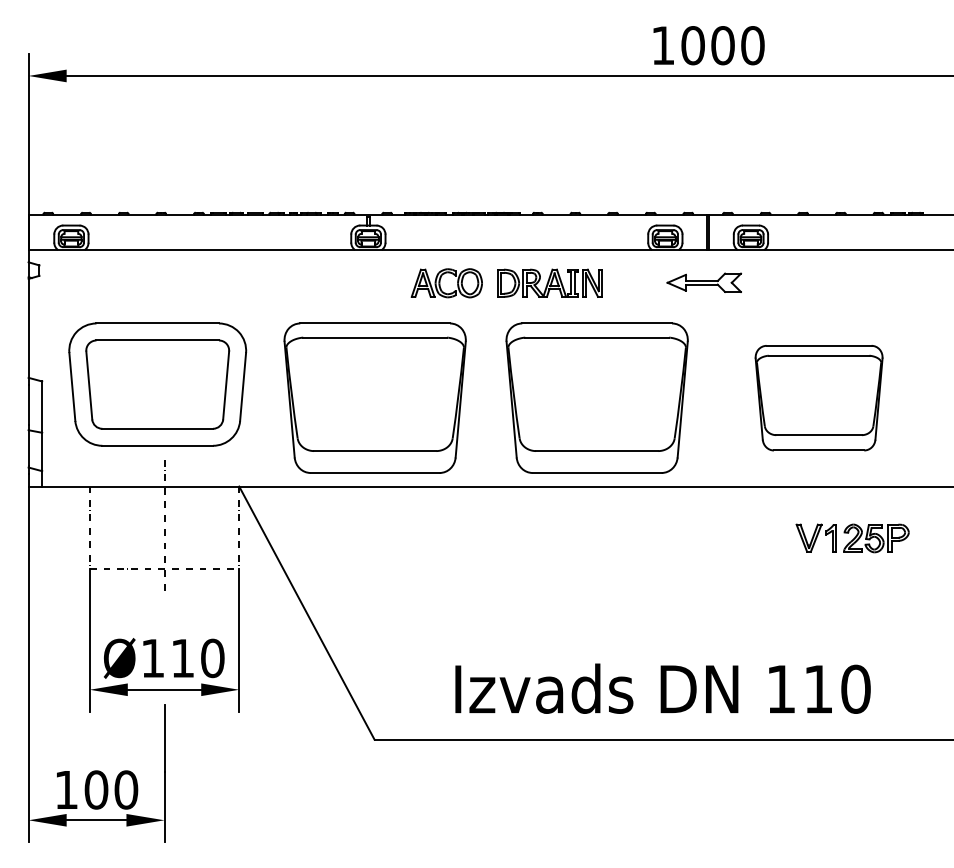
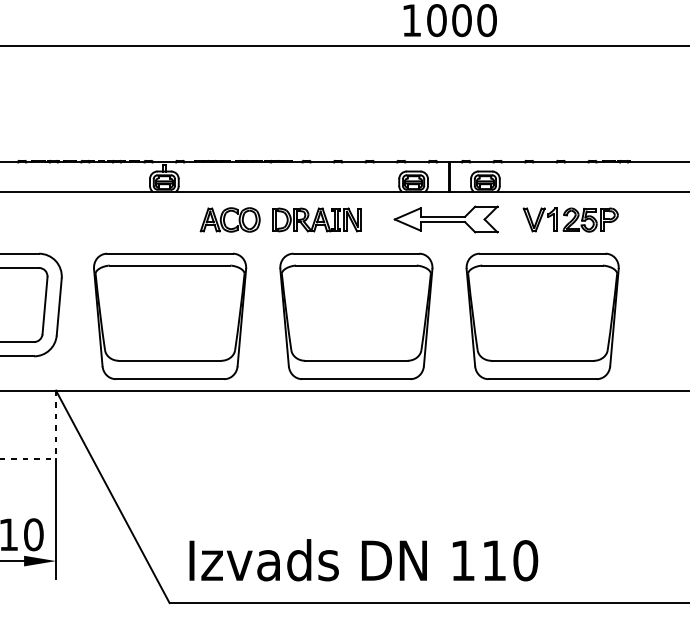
part: (704, 282) -> (446, 219), size x1.67
part: (818, 397) -> (542, 315), size x1.43
part: (852, 538) -> (570, 220), moved
text: (662, 688) -> (363, 560), moved

